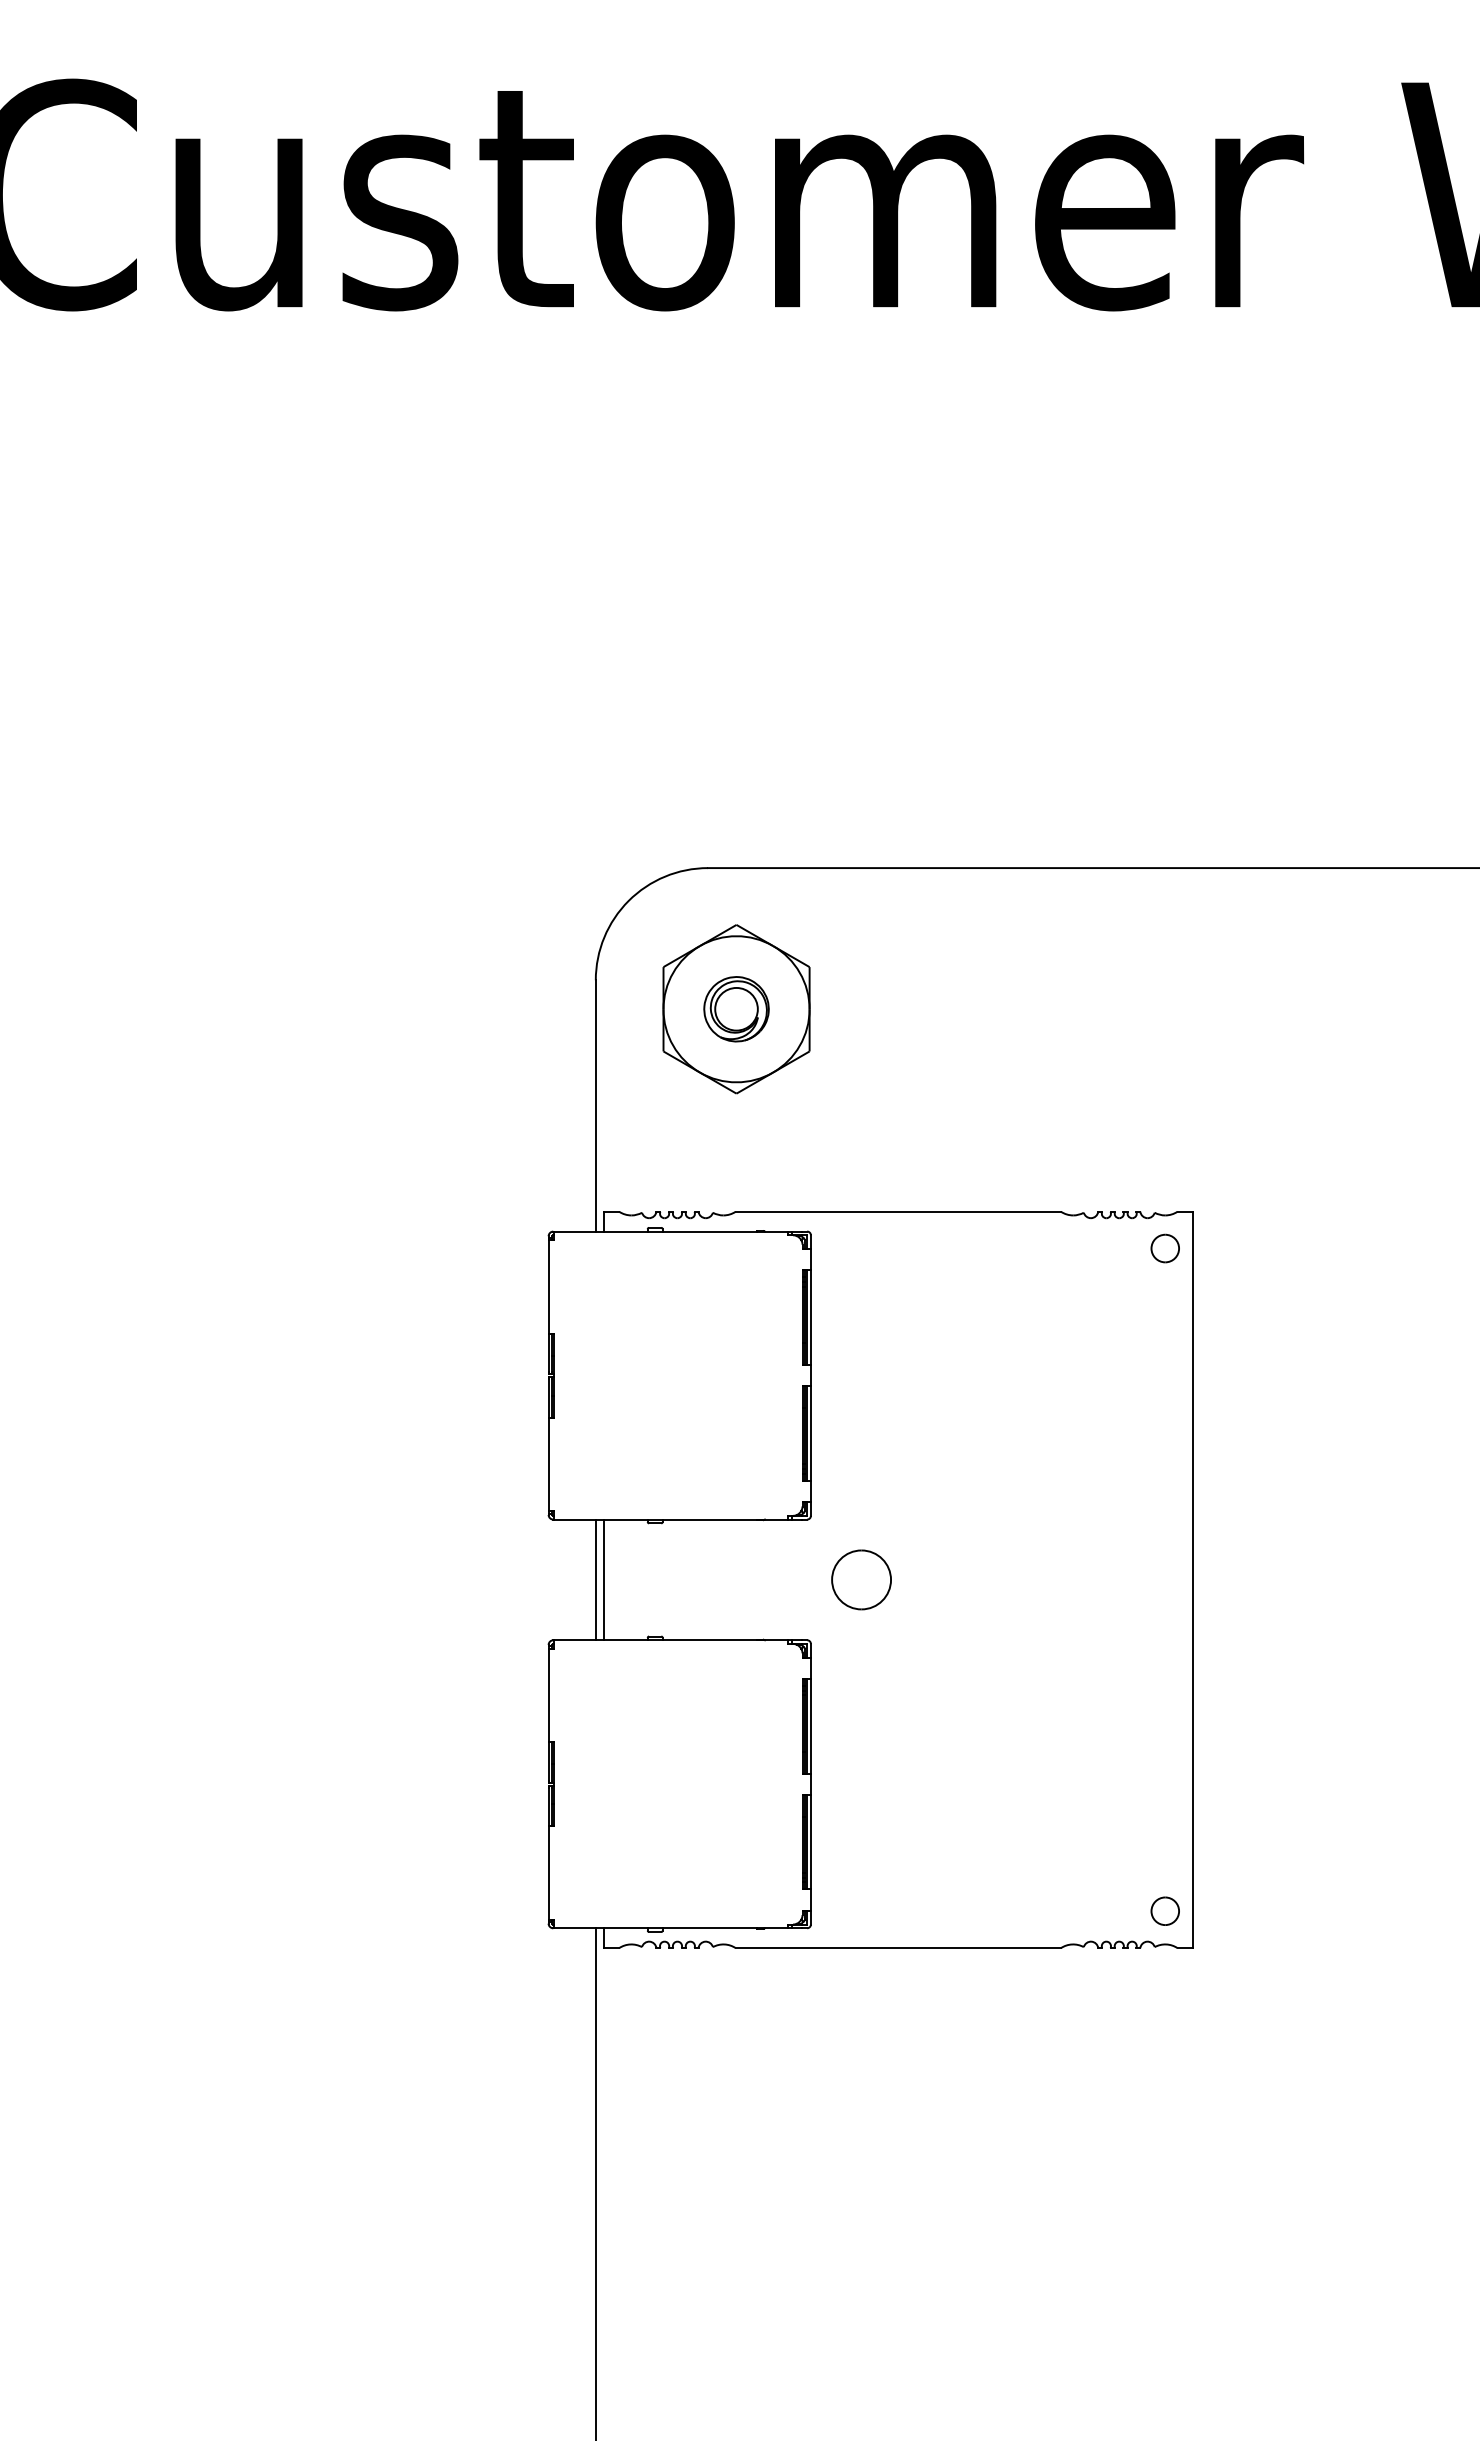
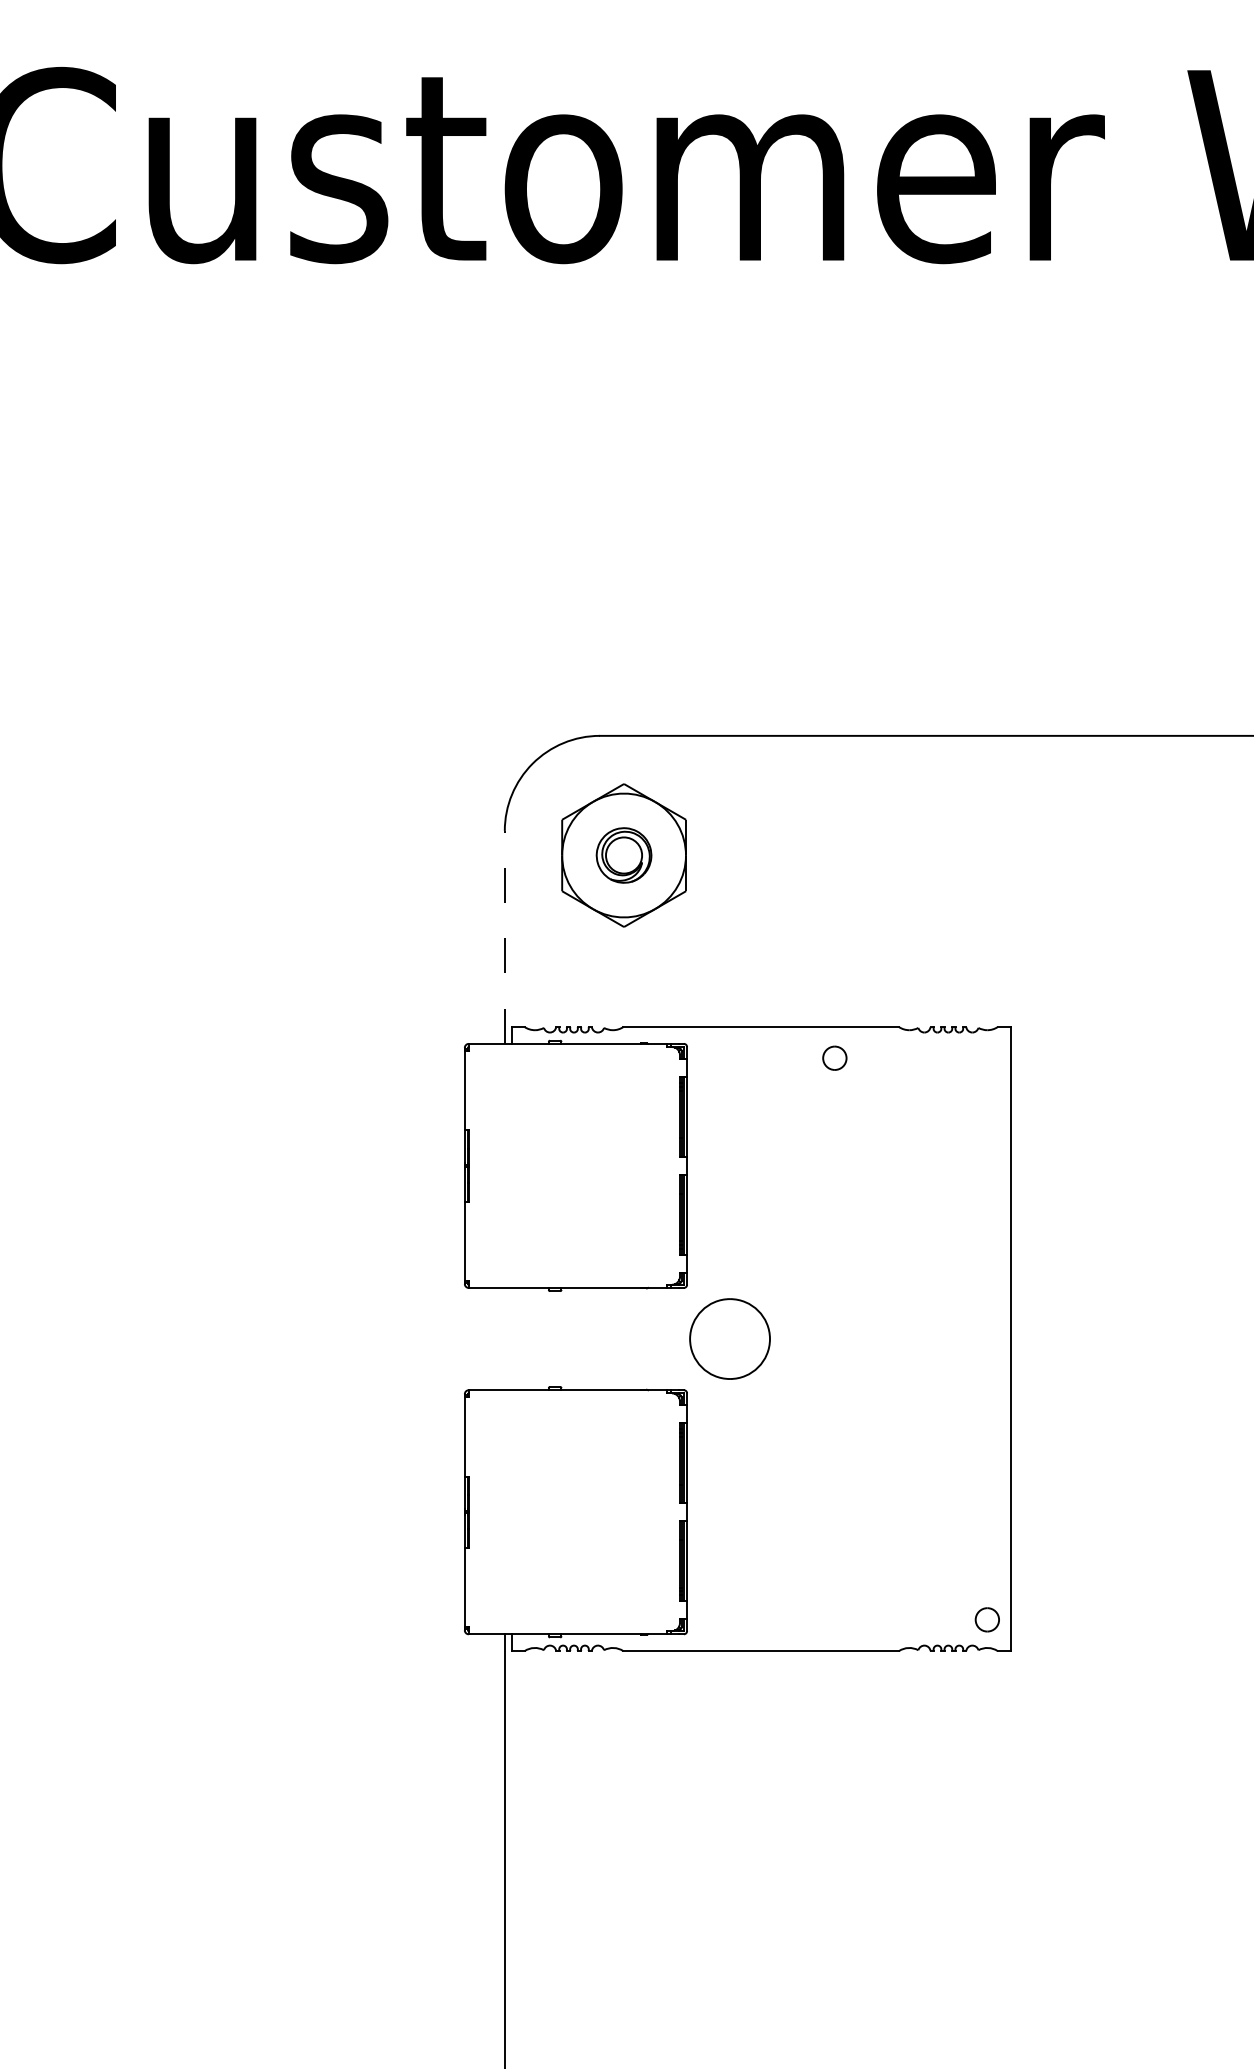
line: (595, 1105) -> (504, 937), solid -> dashed
part: (1164, 1248) -> (834, 1058), moved
line: (595, 1579) -> (504, 1338), removed
line: (603, 1579) -> (511, 1338), removed
part: (861, 1579) -> (729, 1338), size x1.6

